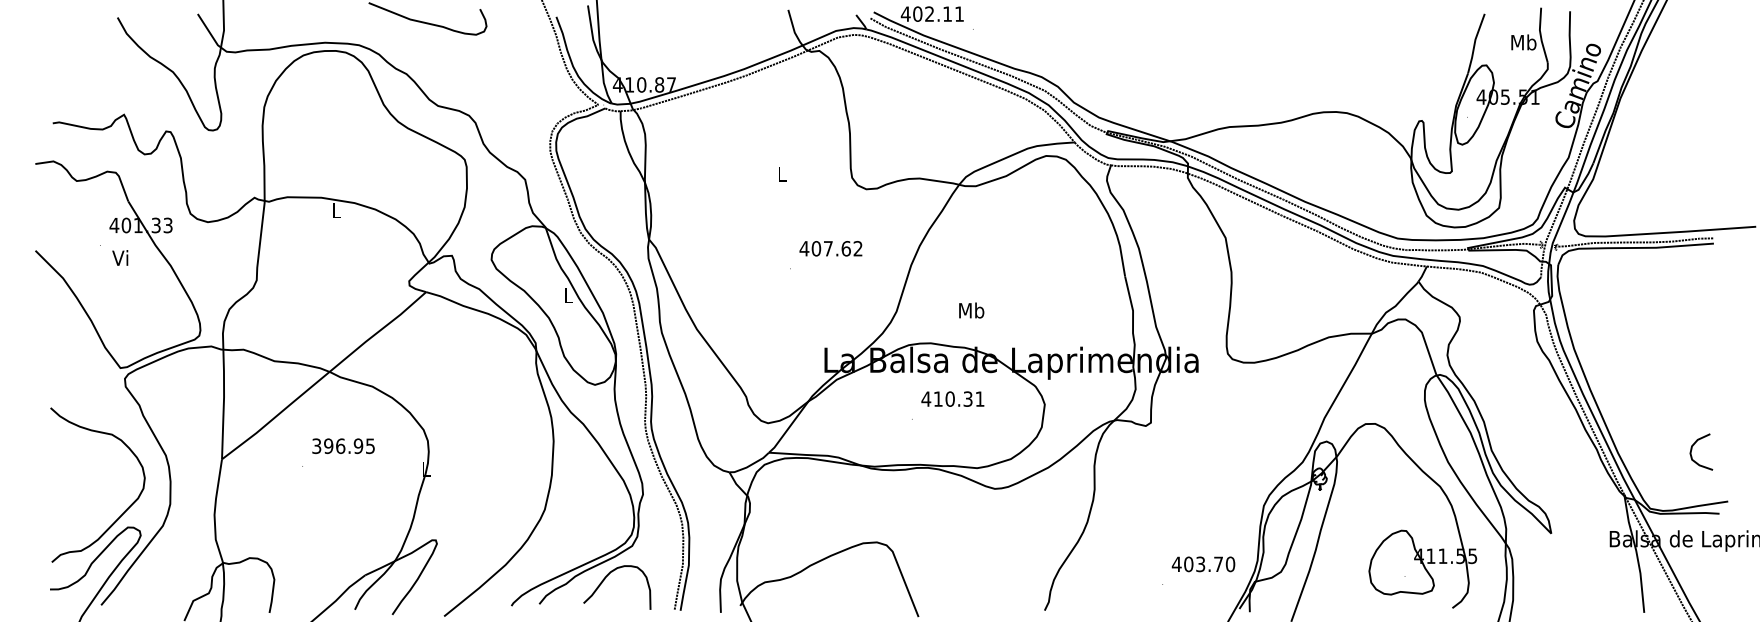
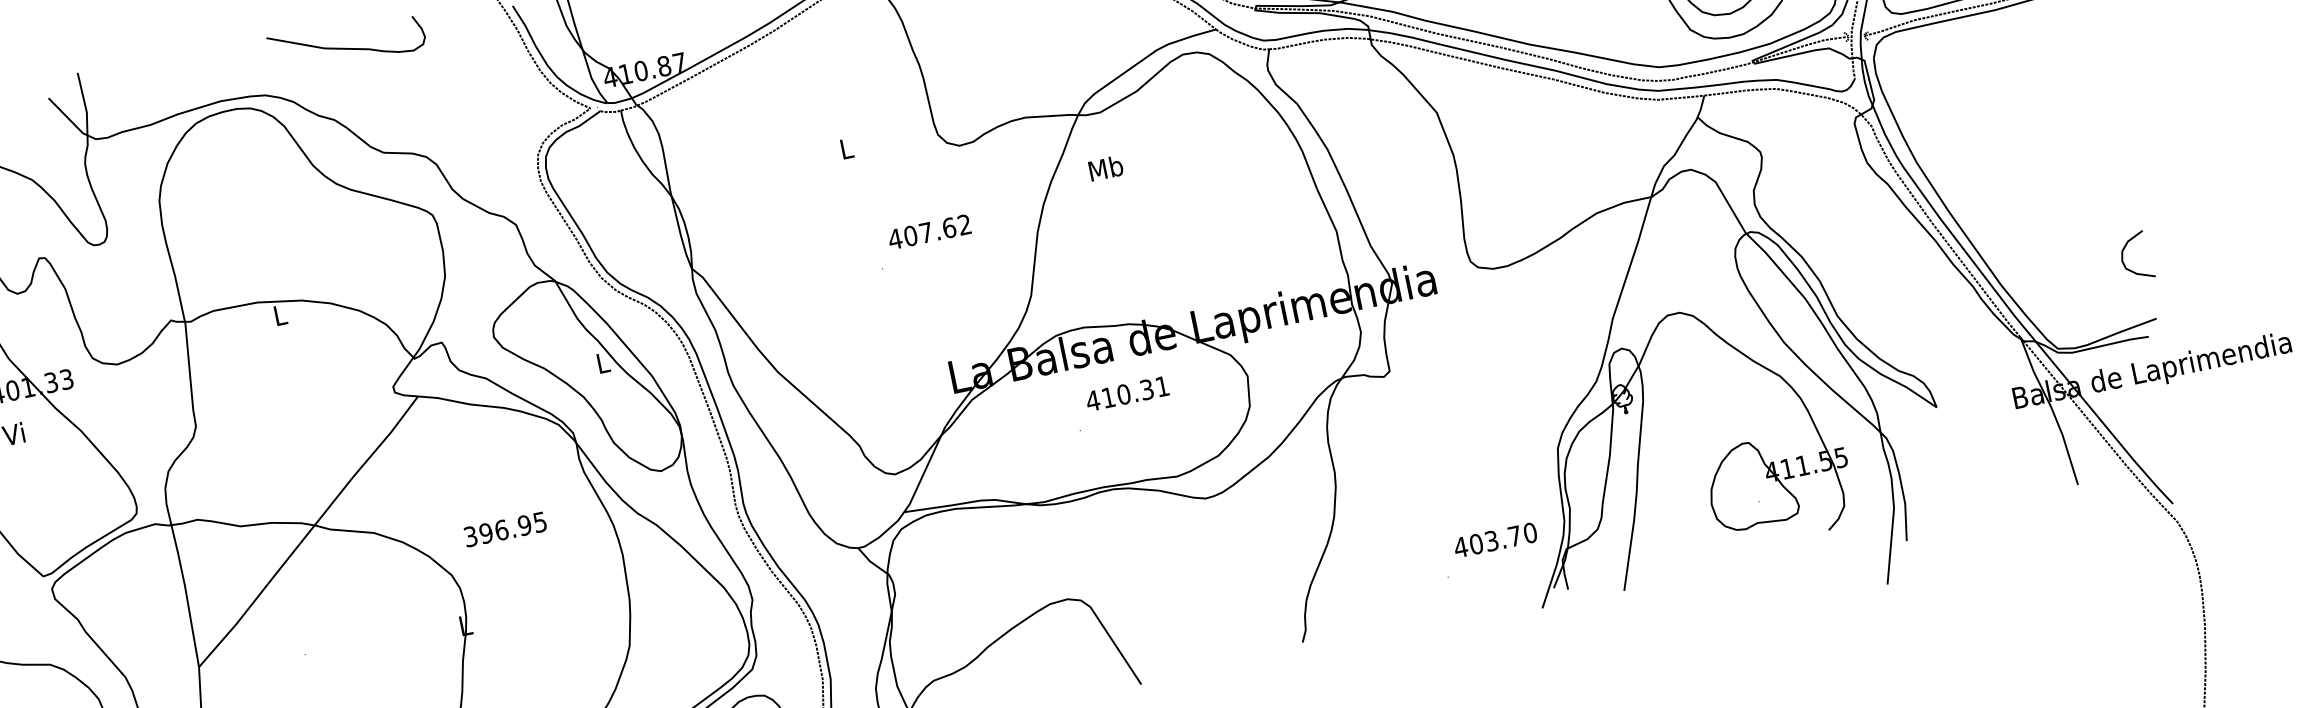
text: (971, 310) -> (1105, 168), moved
curve: (1694, 445) -> (2125, 249), moved
text: (343, 446) -> (505, 529), moved

